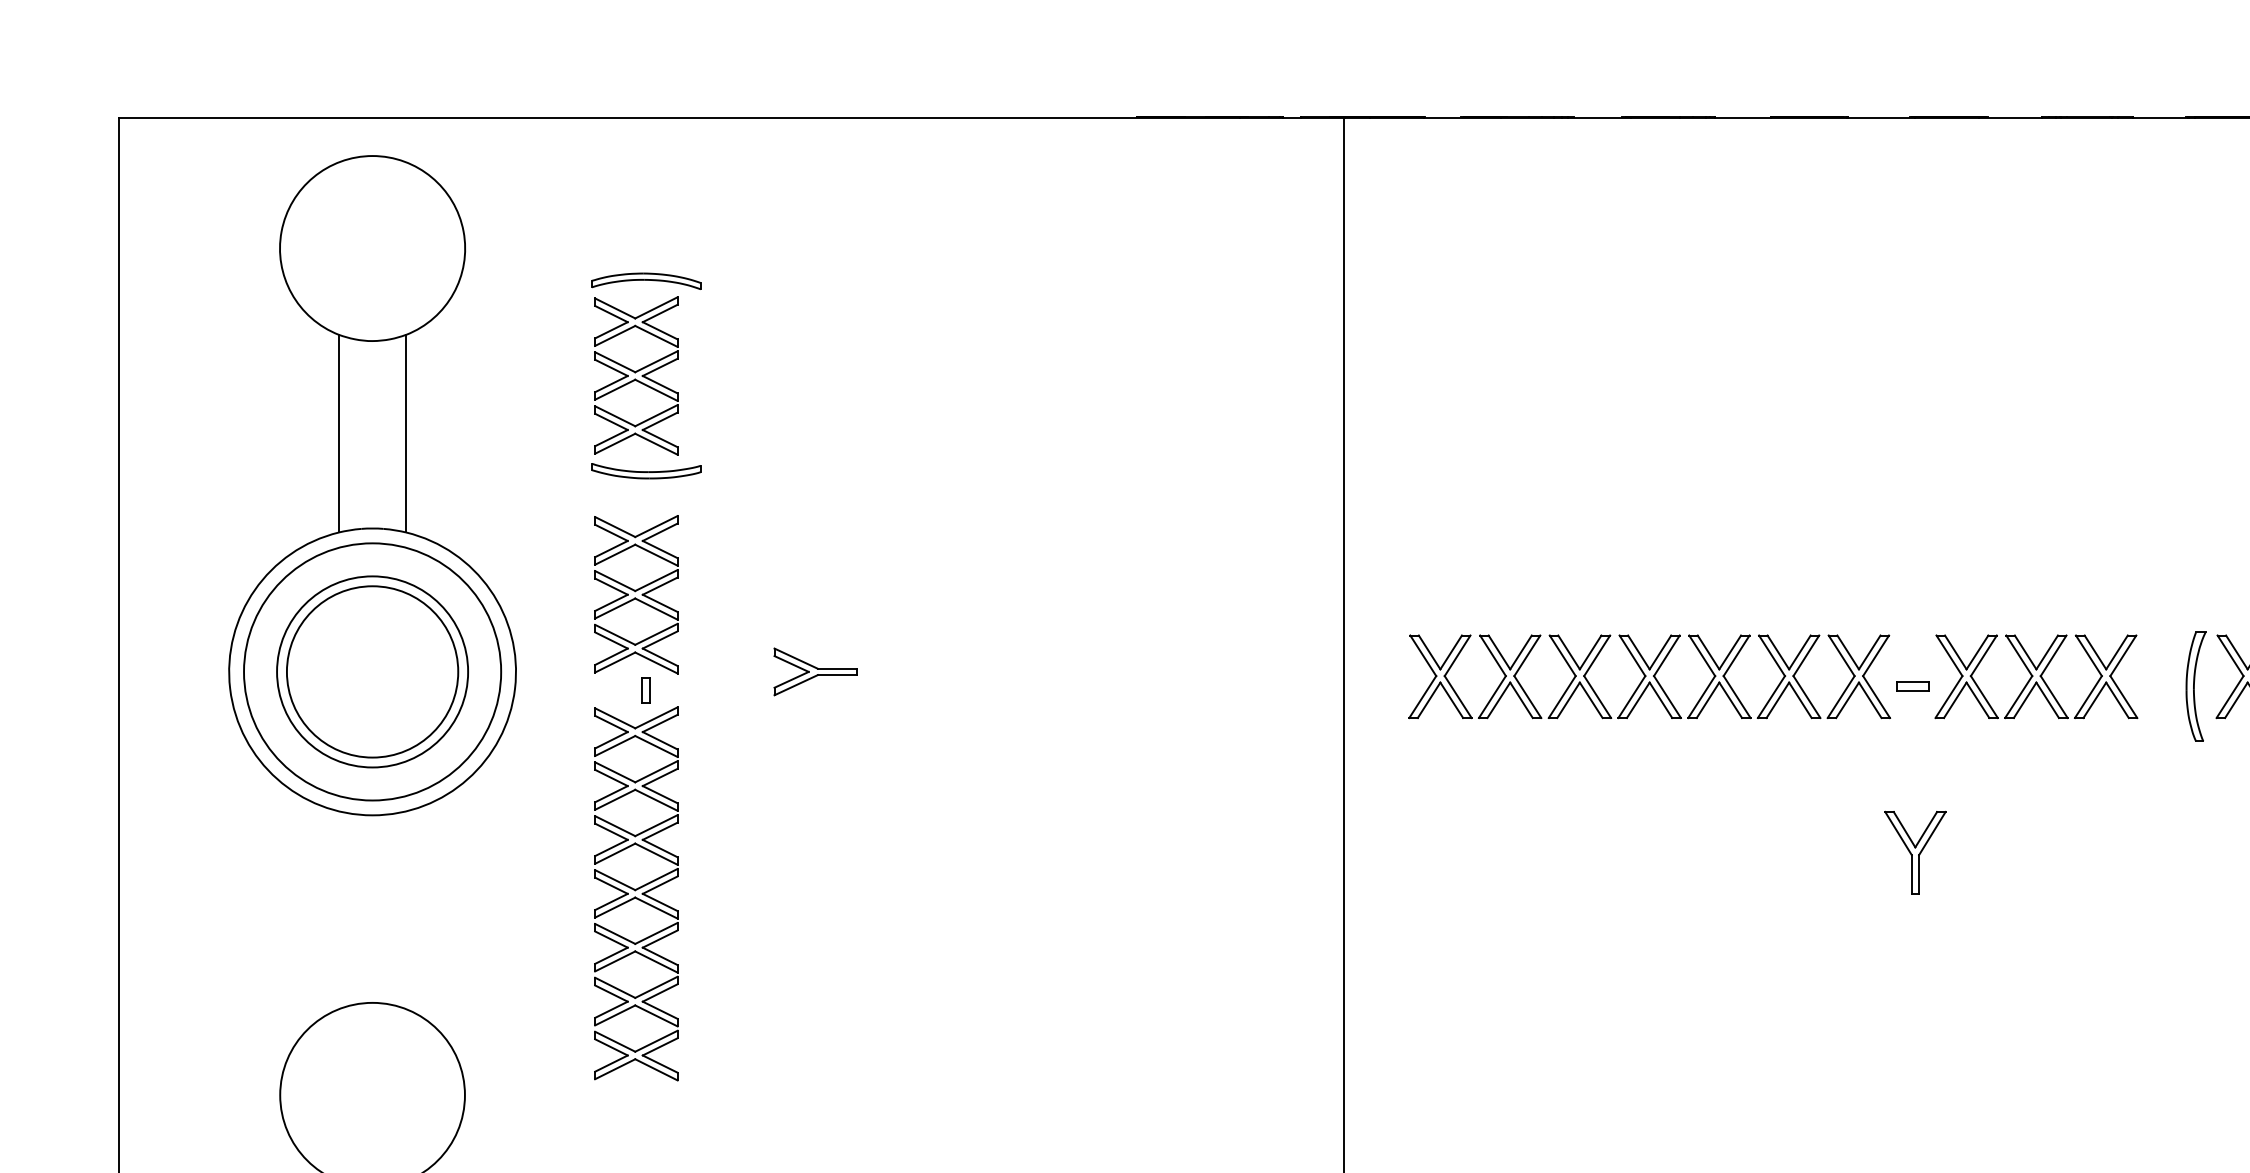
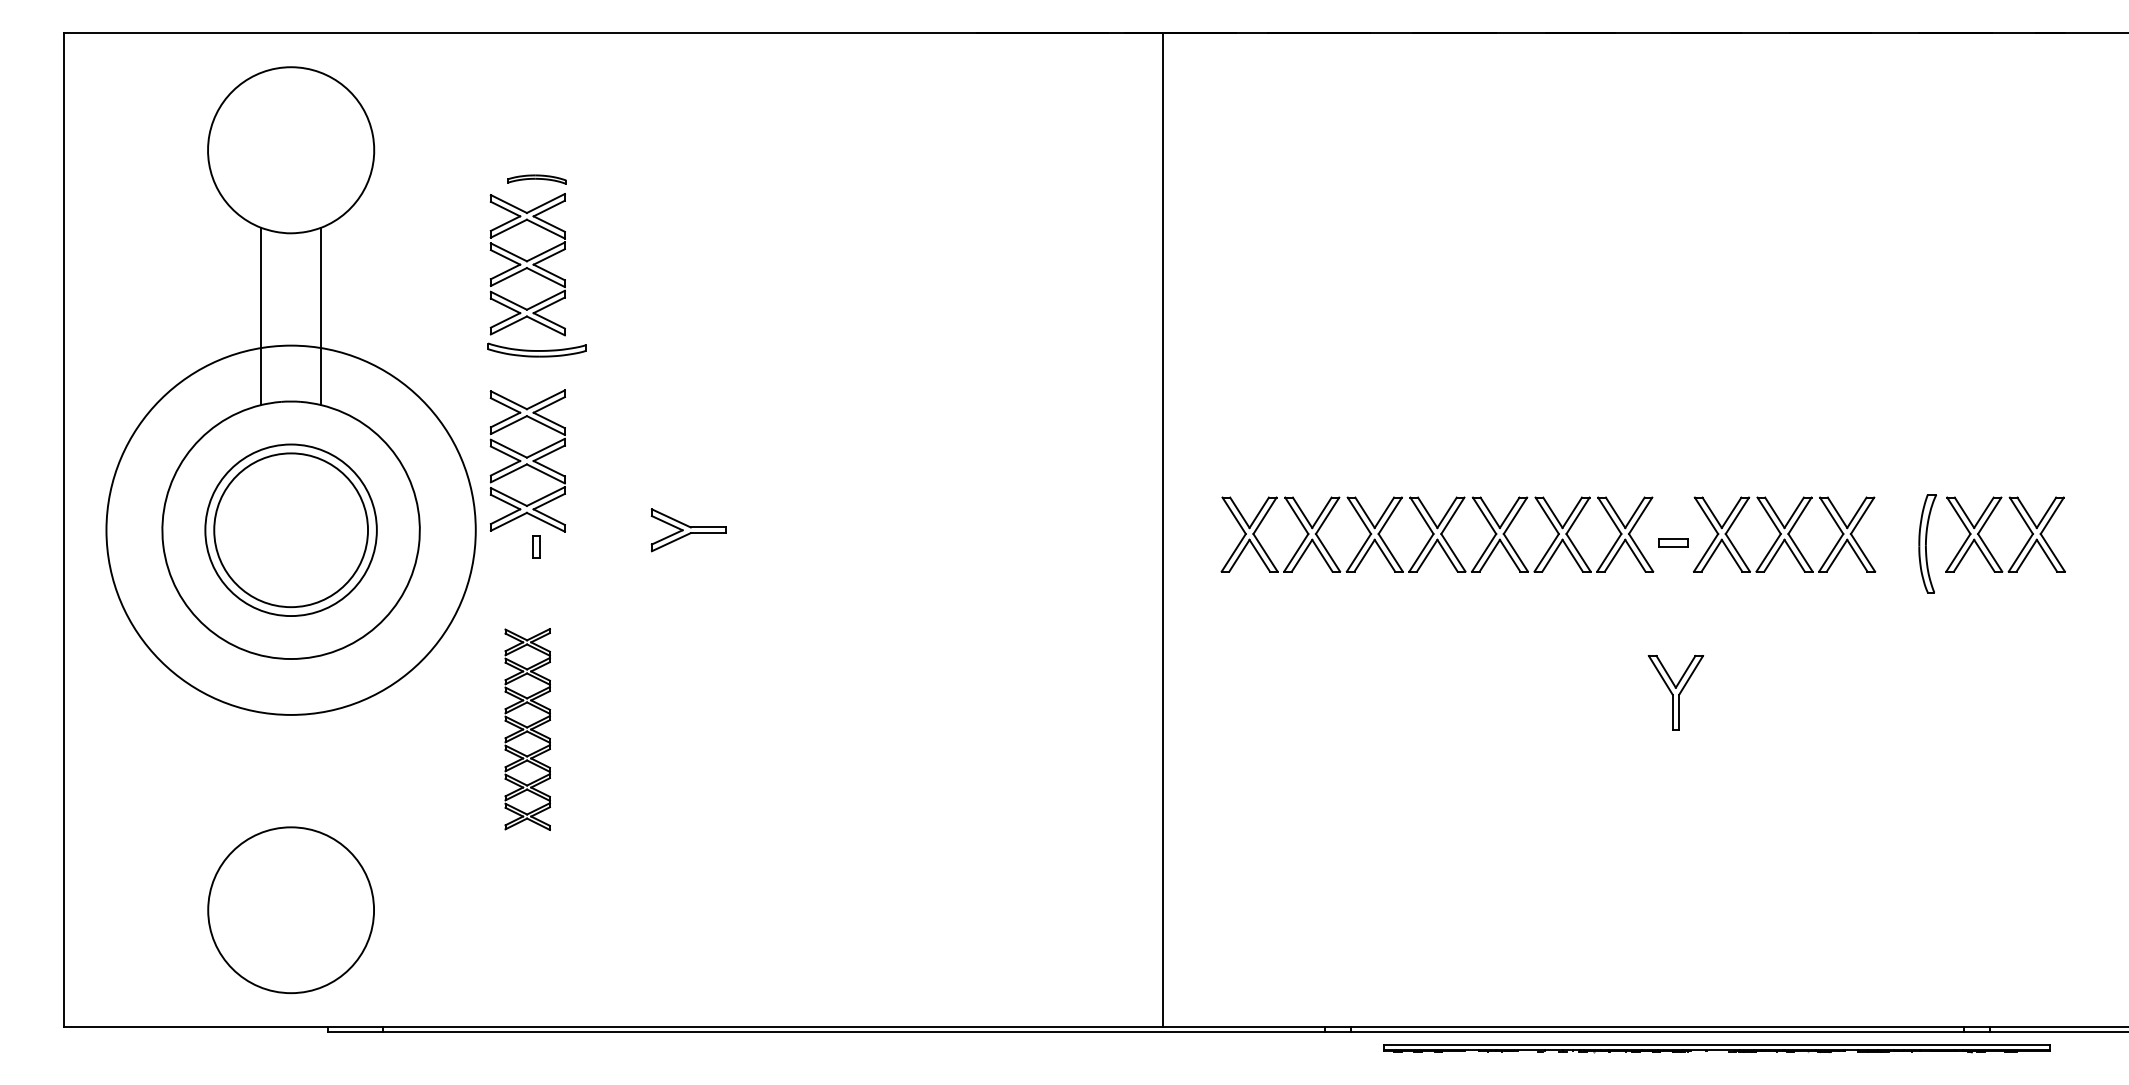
part: (645, 281) -> (536, 179), size x0.6
circle: (371, 671) -> (290, 529), size x1.6
part: (635, 893) -> (527, 729), size x0.6

